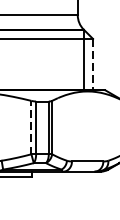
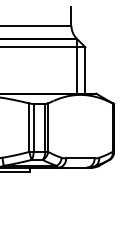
line: (93, 64) -> (85, 70), dashed -> solid
line: (31, 127) -> (29, 127), dashed -> solid

